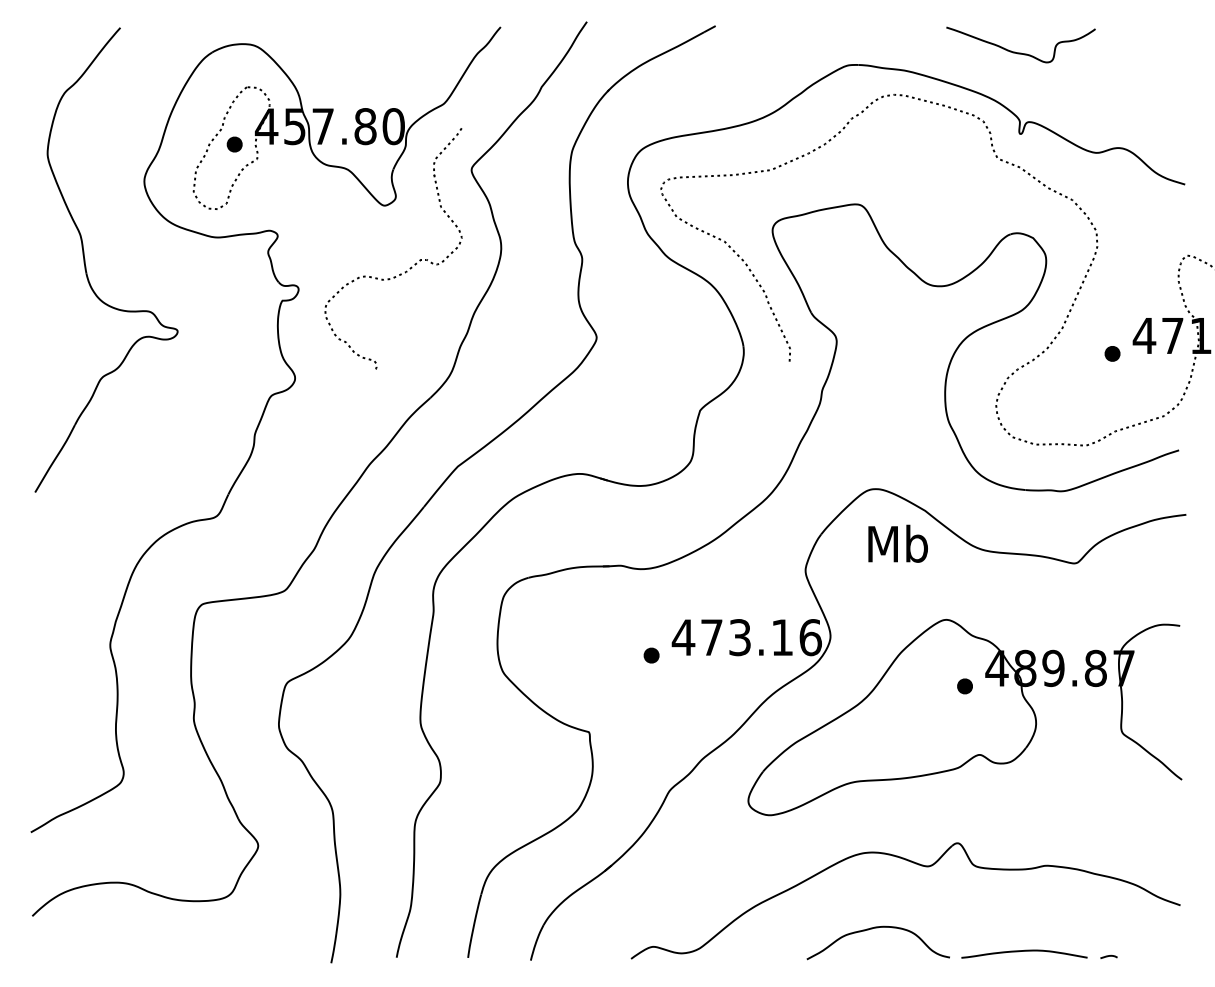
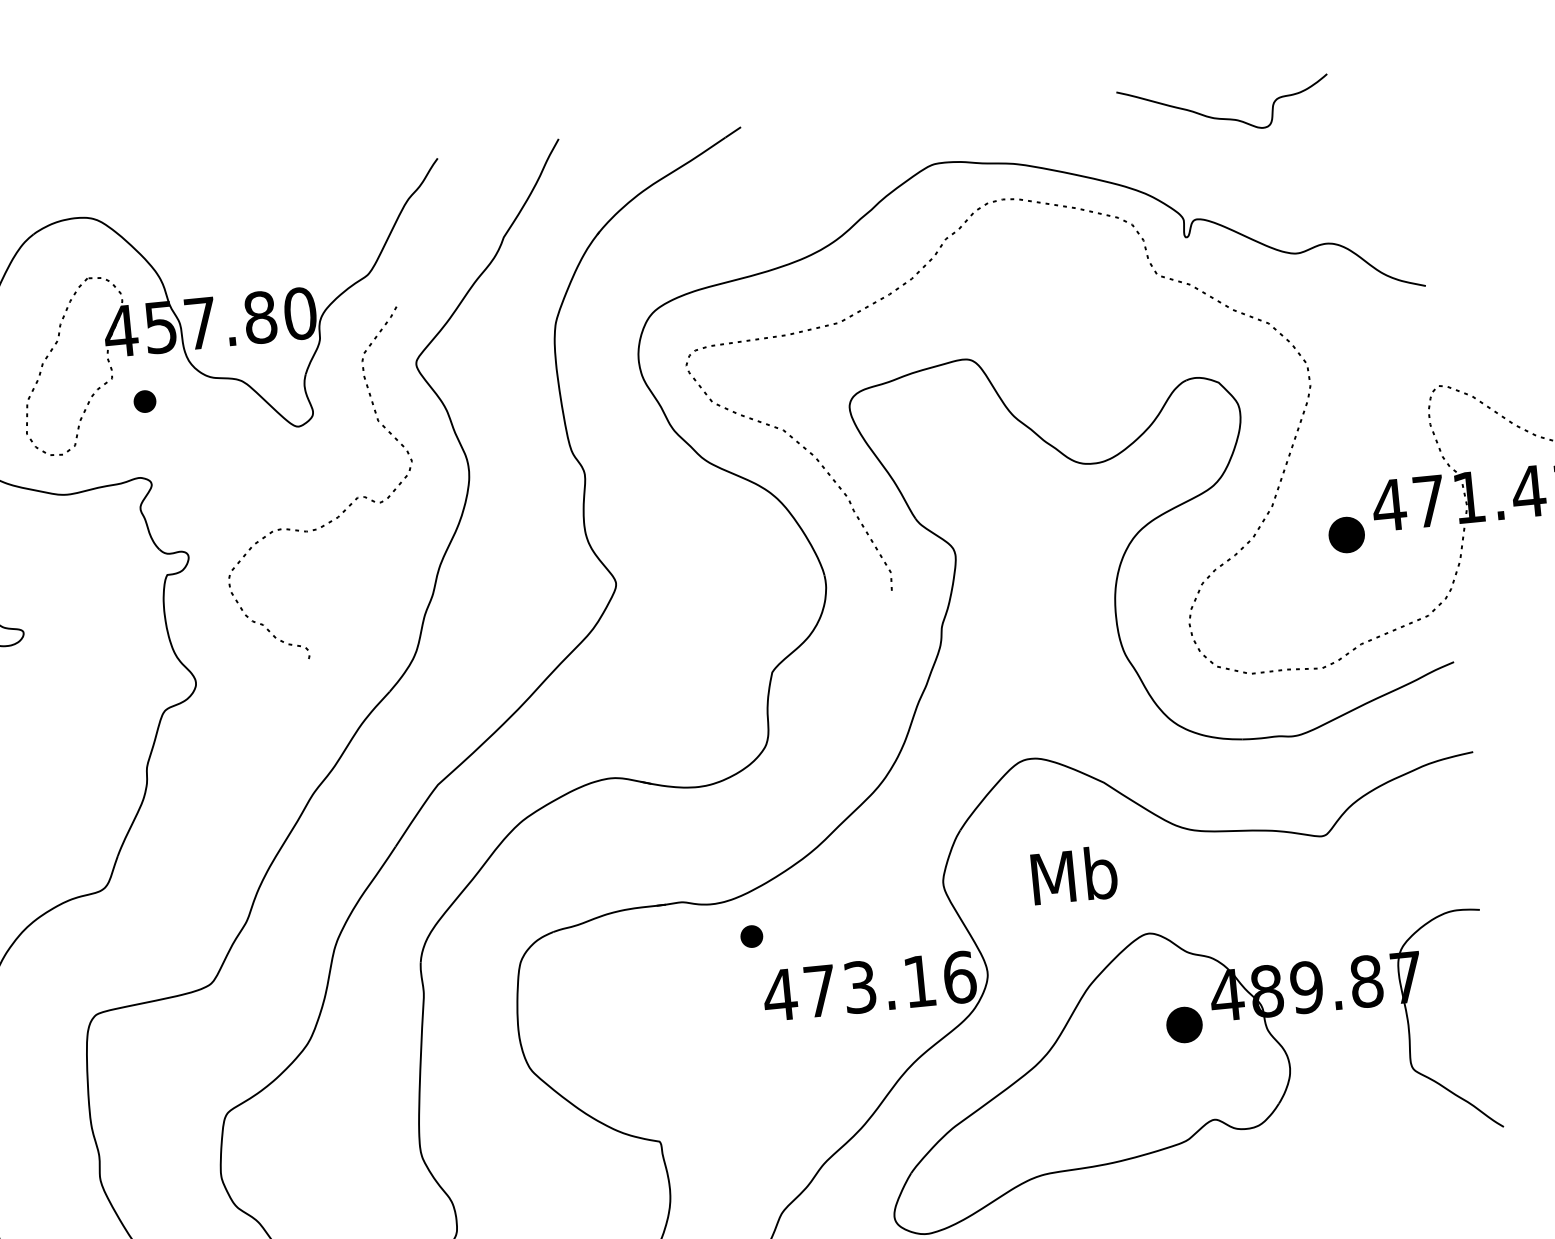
curve: (1020, 52) -> (1224, 117), moved
part: (234, 144) -> (144, 401), moved
part: (1112, 353) -> (1346, 534), size x1.6
text: (897, 543) -> (1073, 874), moved
part: (651, 655) -> (751, 936), moved
part: (964, 686) -> (1183, 1025), size x1.6

